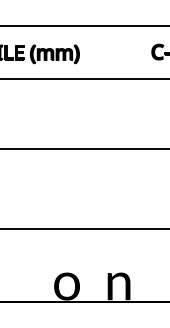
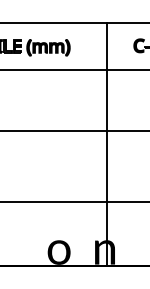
line: (121, 163) -> (107, 144), added

